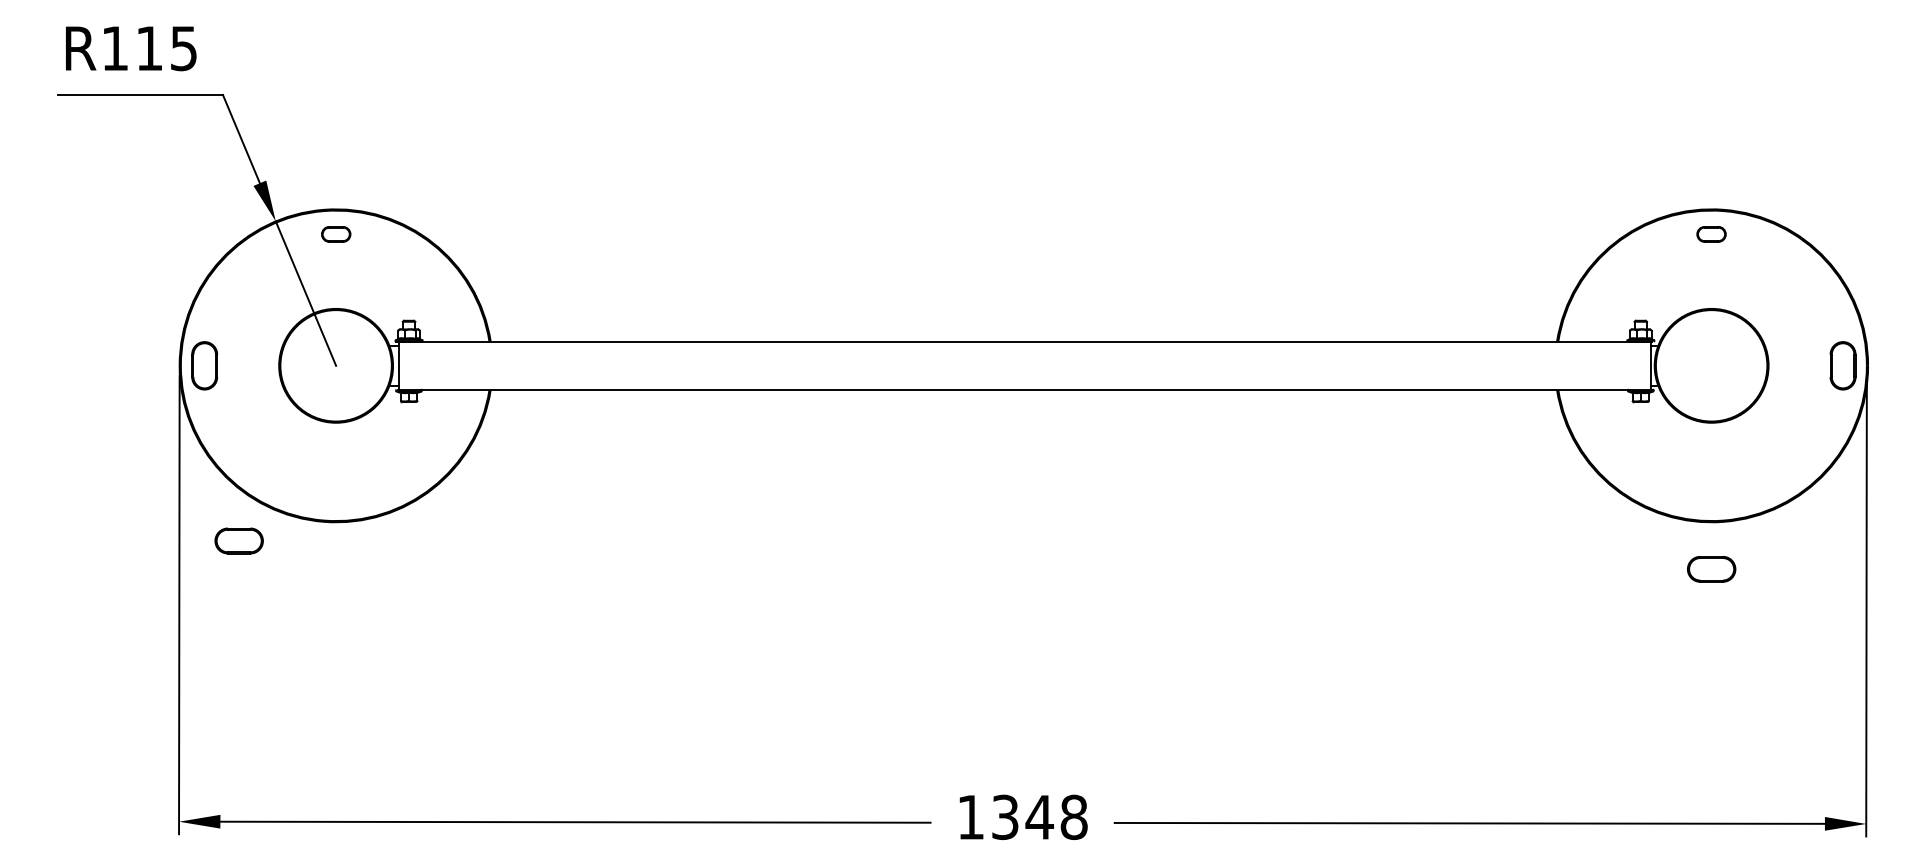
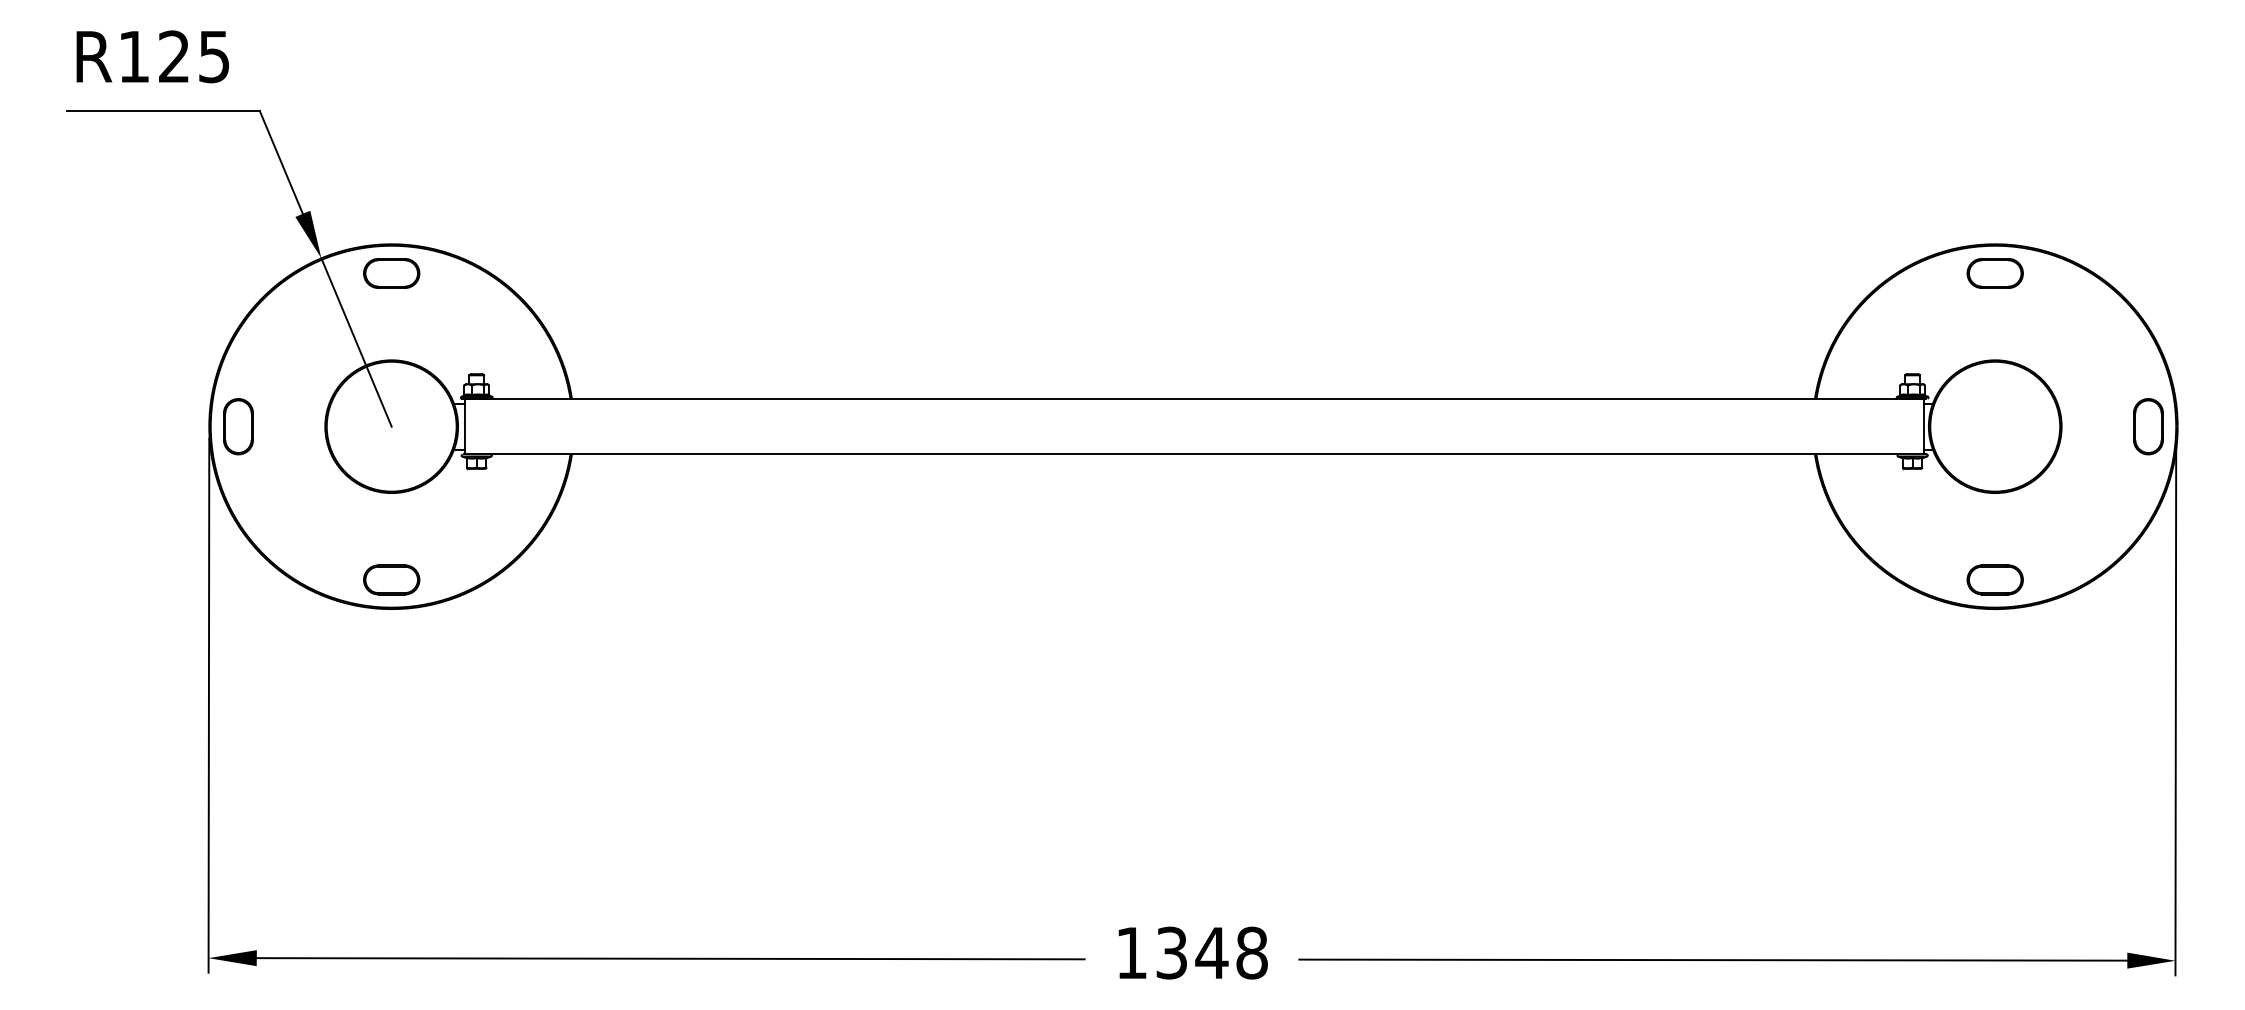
text: (148, 48) -> (173, 56), R115 -> R125
part: (335, 234) -> (391, 273), size x1.67
part: (1711, 234) -> (1994, 273), size x1.67
part: (239, 540) -> (391, 579), moved
part: (1711, 568) -> (1994, 579), moved

